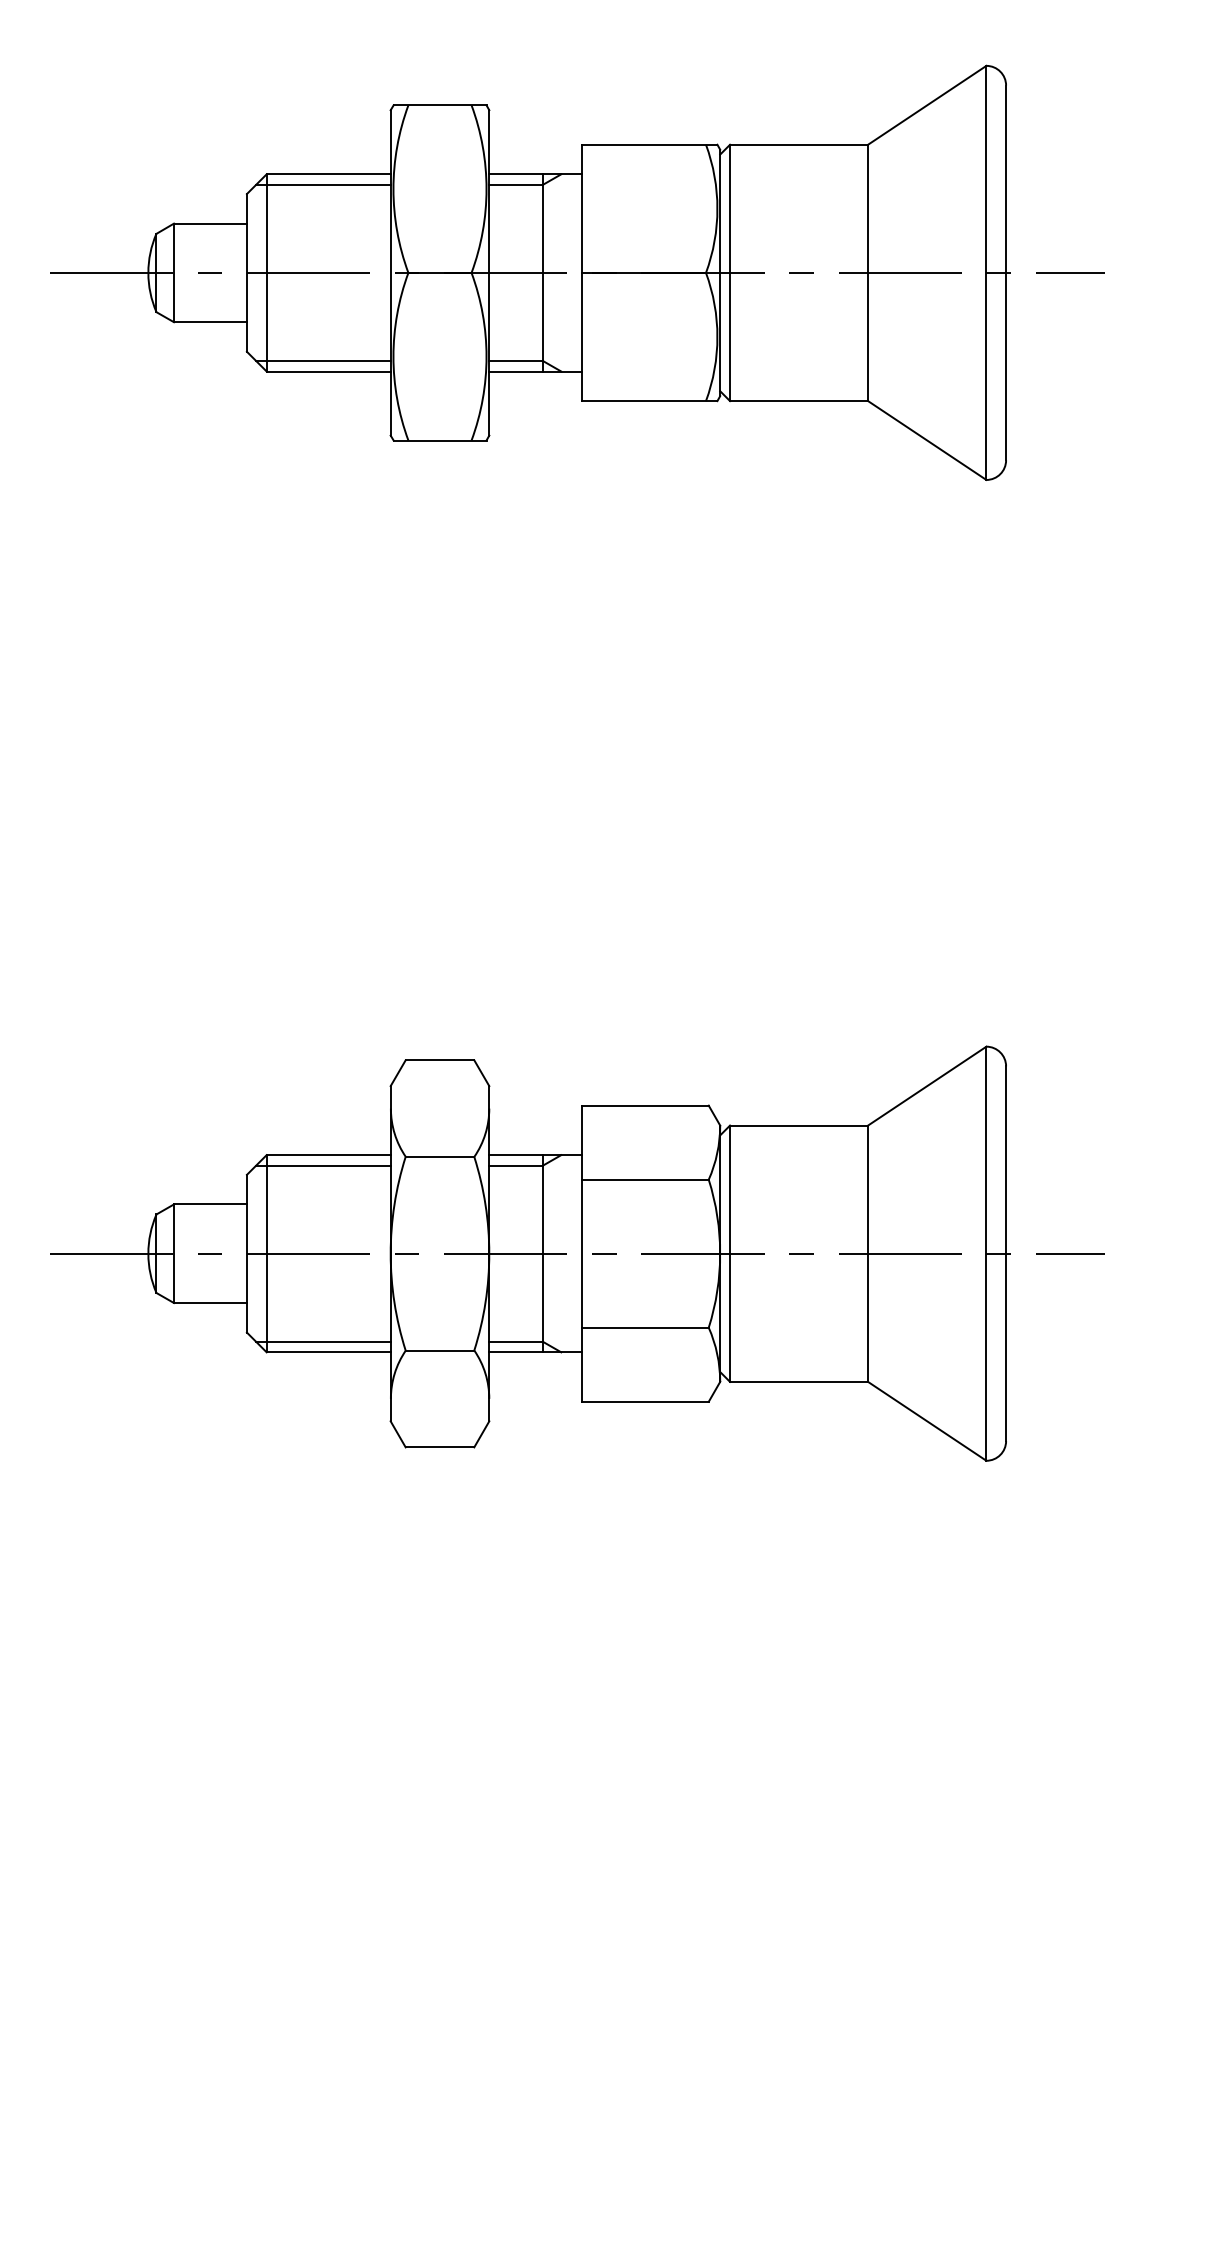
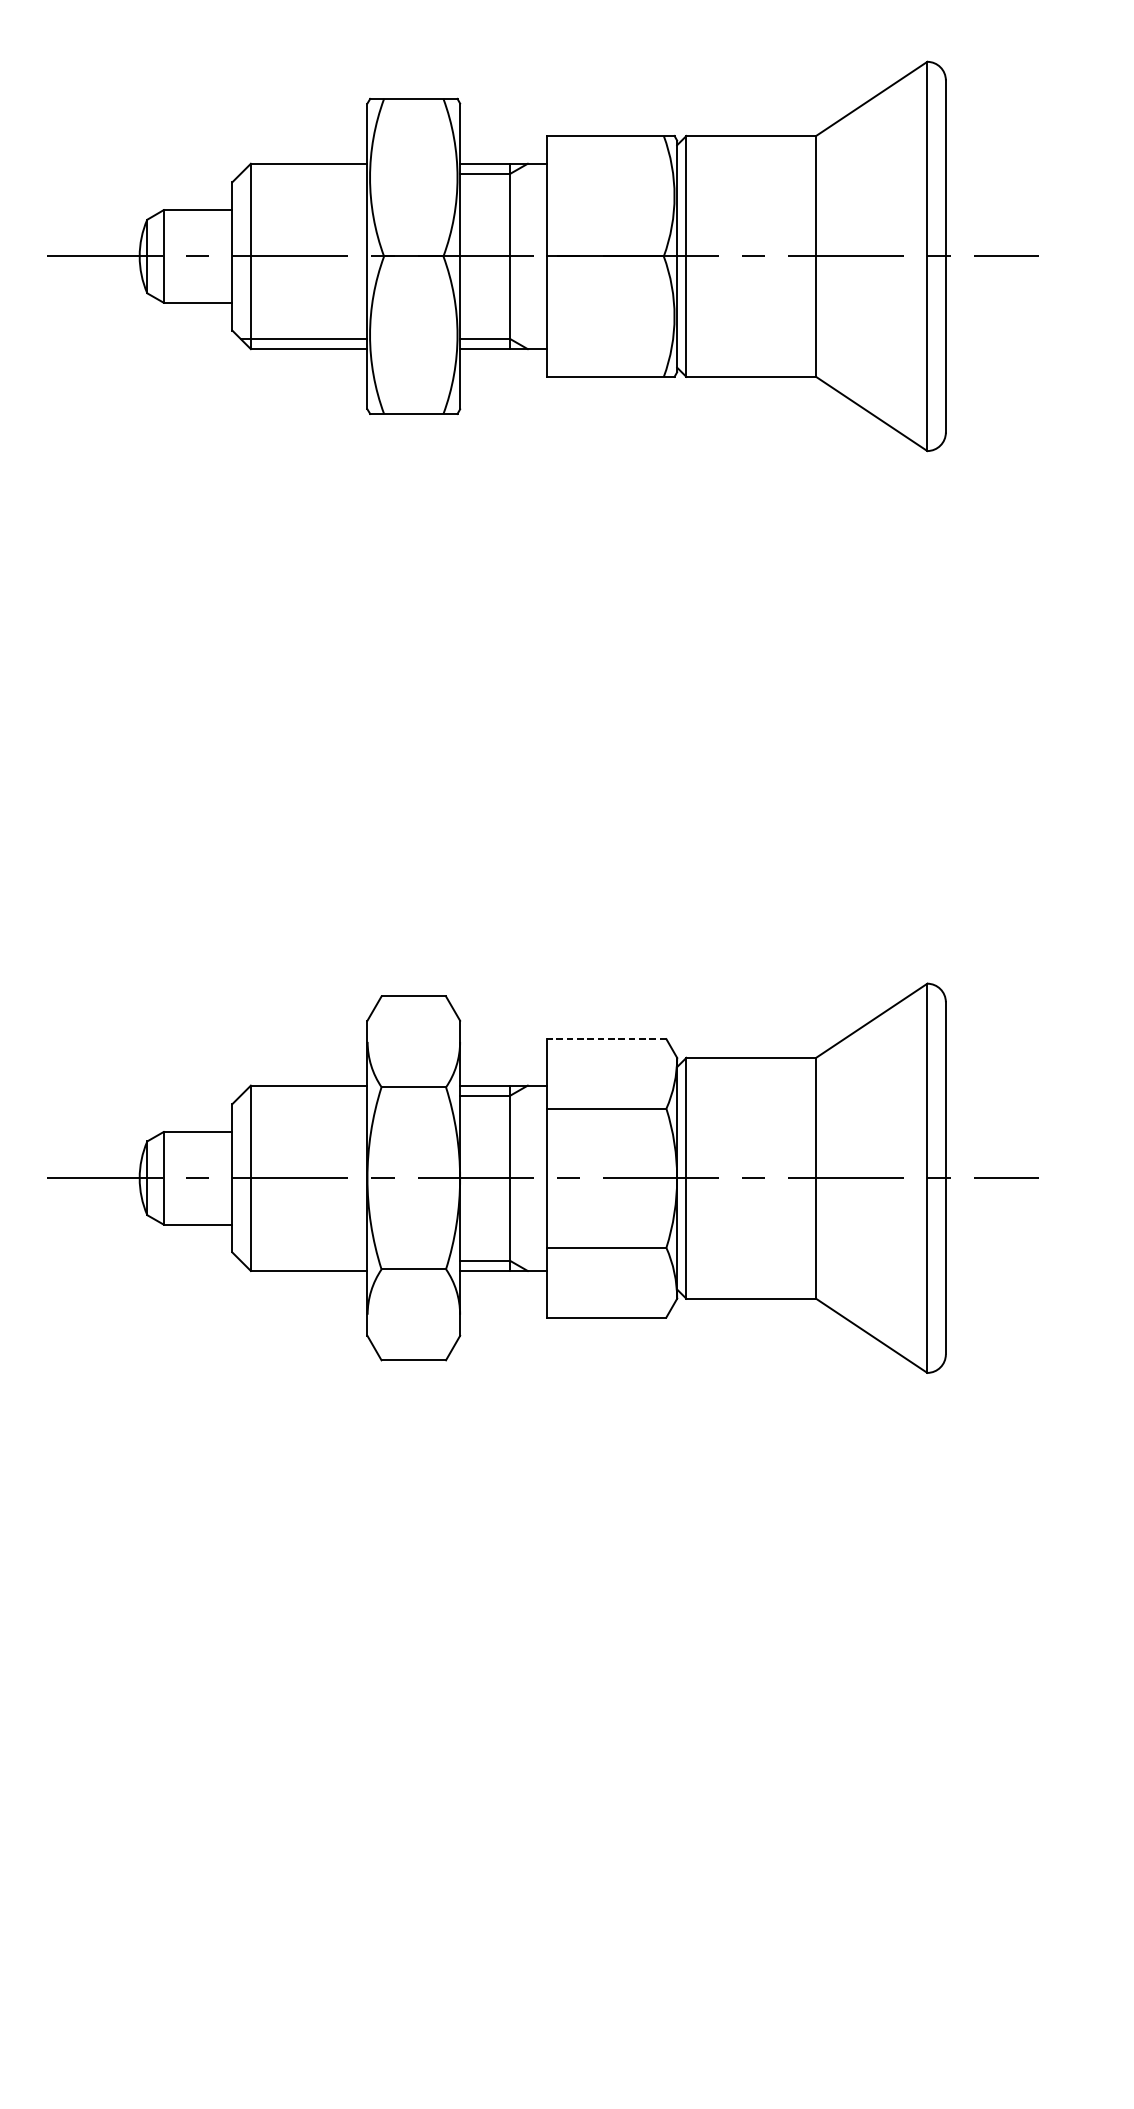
line: (323, 184) -> (304, 173), removed
line: (644, 1105) -> (606, 1038), solid -> dashed
line: (323, 1165) -> (304, 1095), removed
line: (323, 1341) -> (304, 1260), removed

